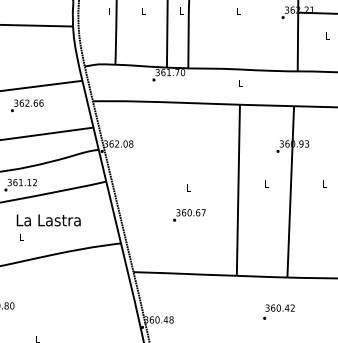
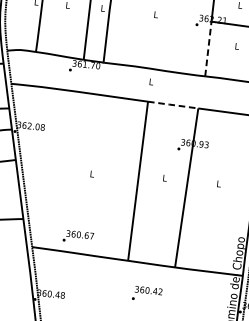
line: (297, 41) -> (207, 48), solid -> dashed
line: (265, 105) -> (171, 104), solid -> dashed
text: (189, 215) -> (78, 237), moved
text: (278, 311) -> (146, 293), moved

